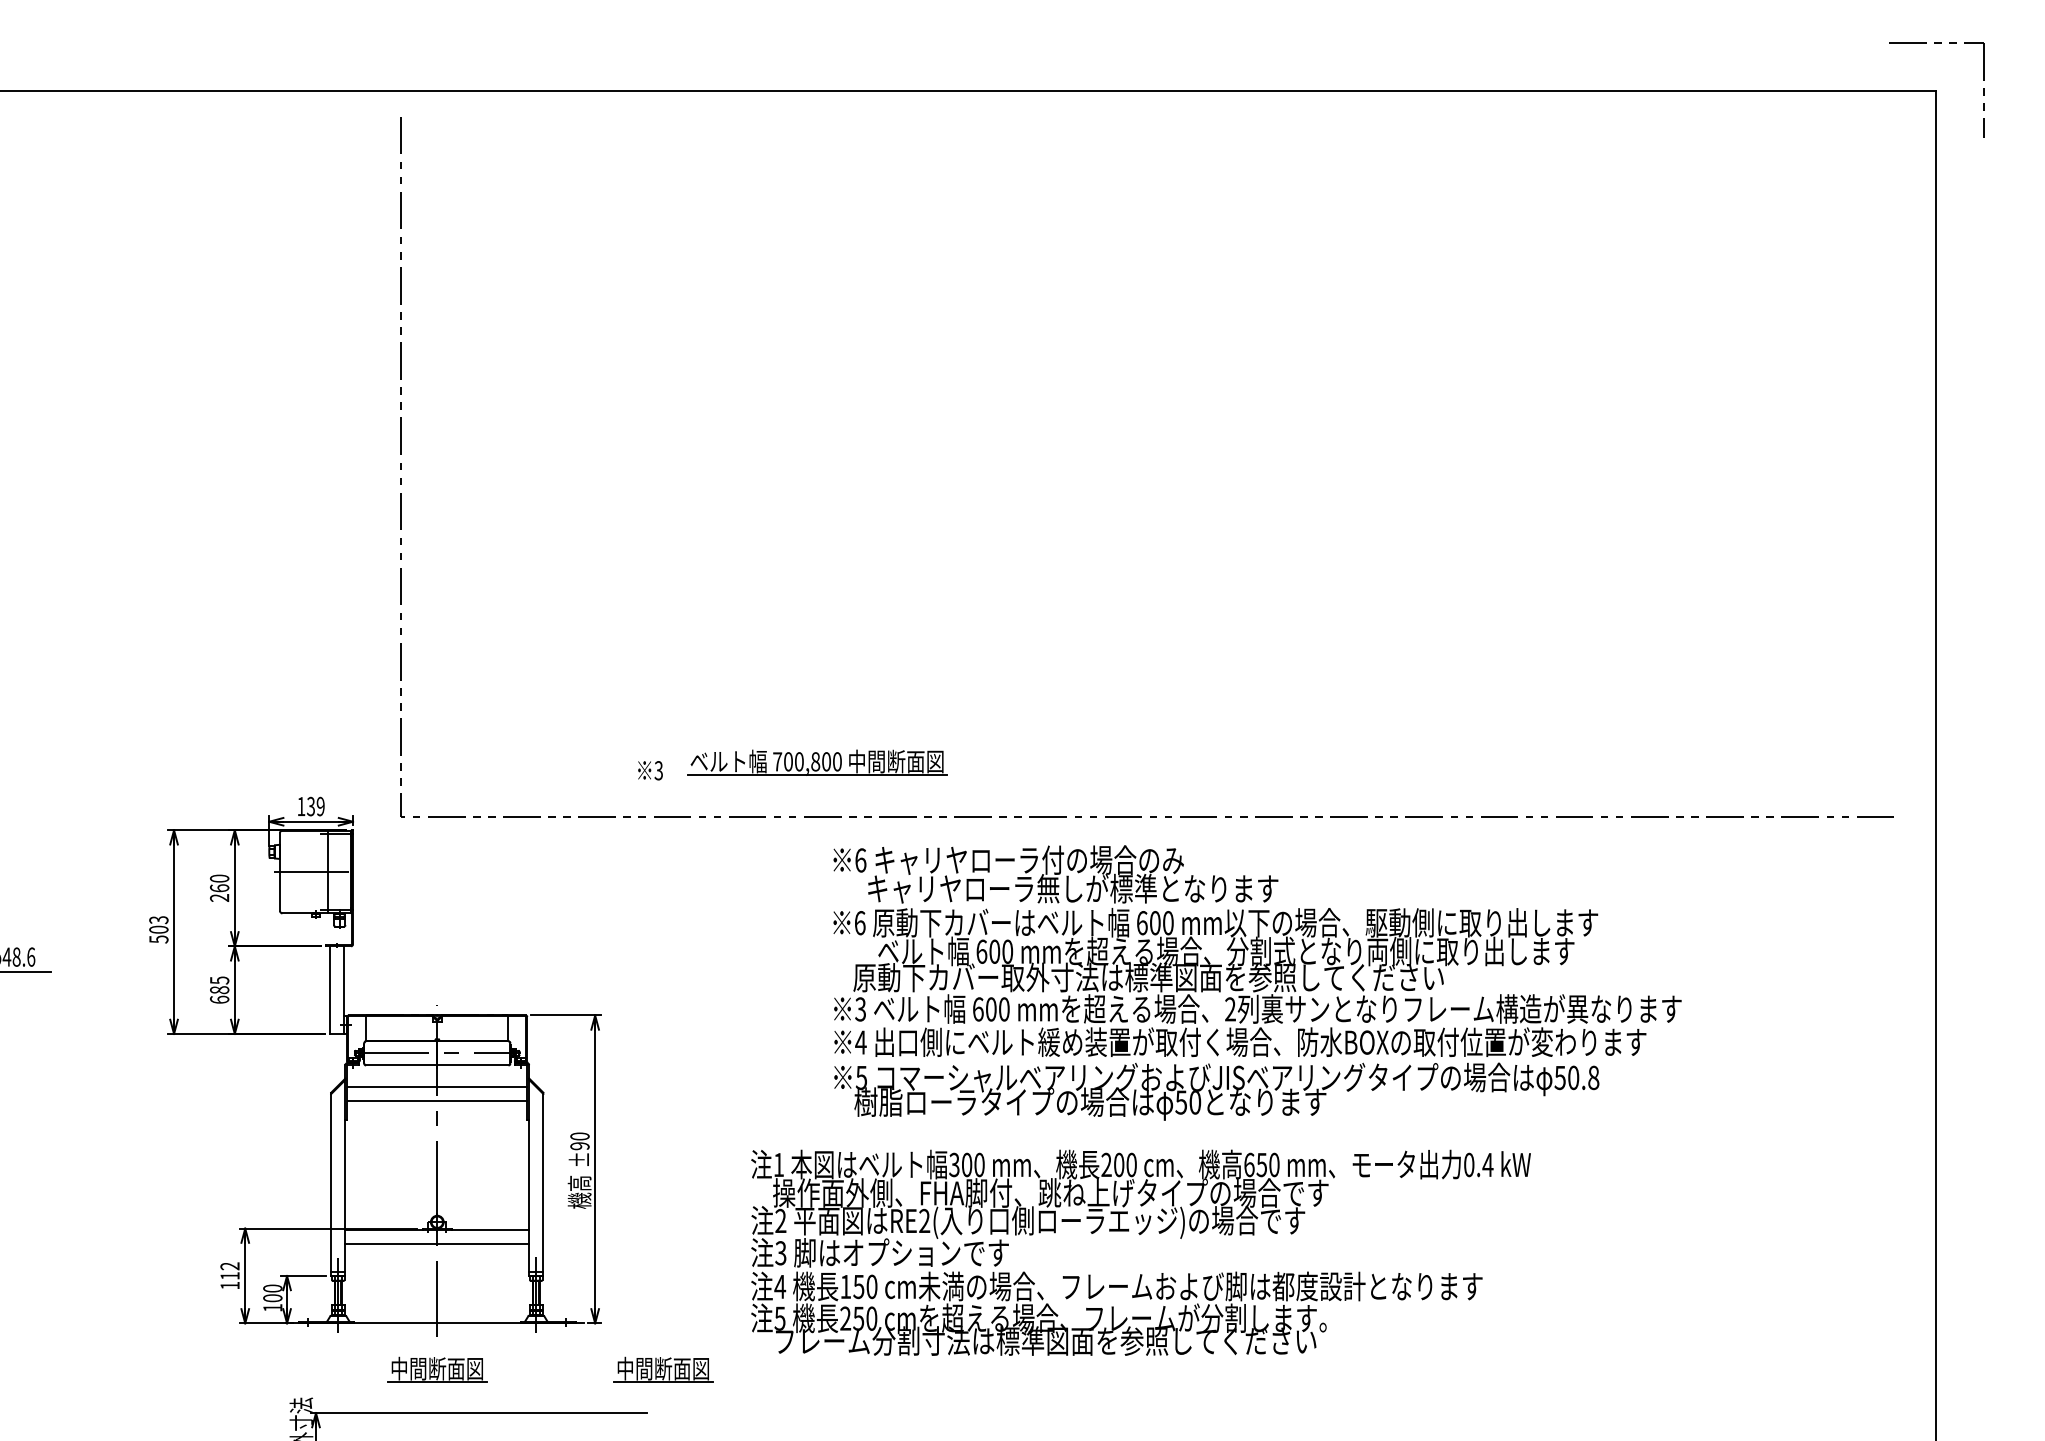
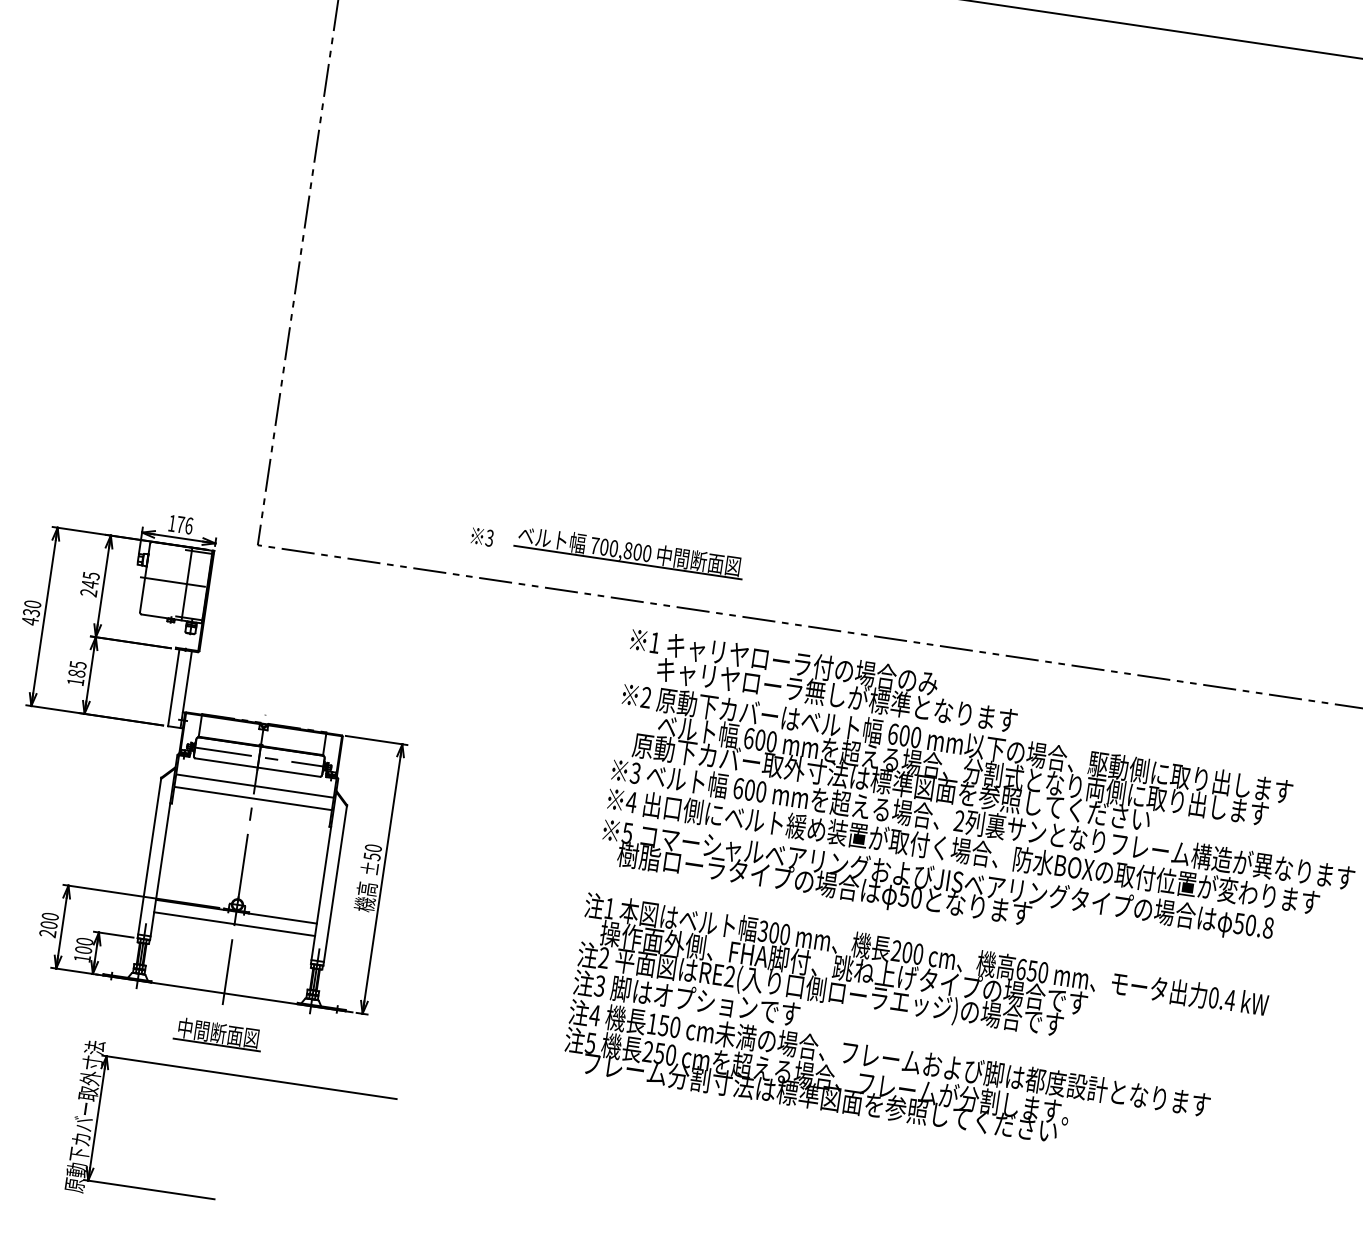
text: (315, 806) -> (184, 525), 139 -> 176
text: (860, 860) -> (654, 642), 6 -> 1
text: (219, 883) -> (90, 580), 260 -> 245
text: (859, 923) -> (645, 697), 6 -> 2
text: (158, 929) -> (31, 612), 503 -> 430
text: (219, 999) -> (75, 681), 685 -> 185
text: (579, 1146) -> (371, 856), ±90 -> ±50
text: (1140, 1252) -> (914, 1031), moved
text: (229, 1275) -> (48, 924), 112 -> 200
part: (663, 1369) -> (416, 1063), removed

